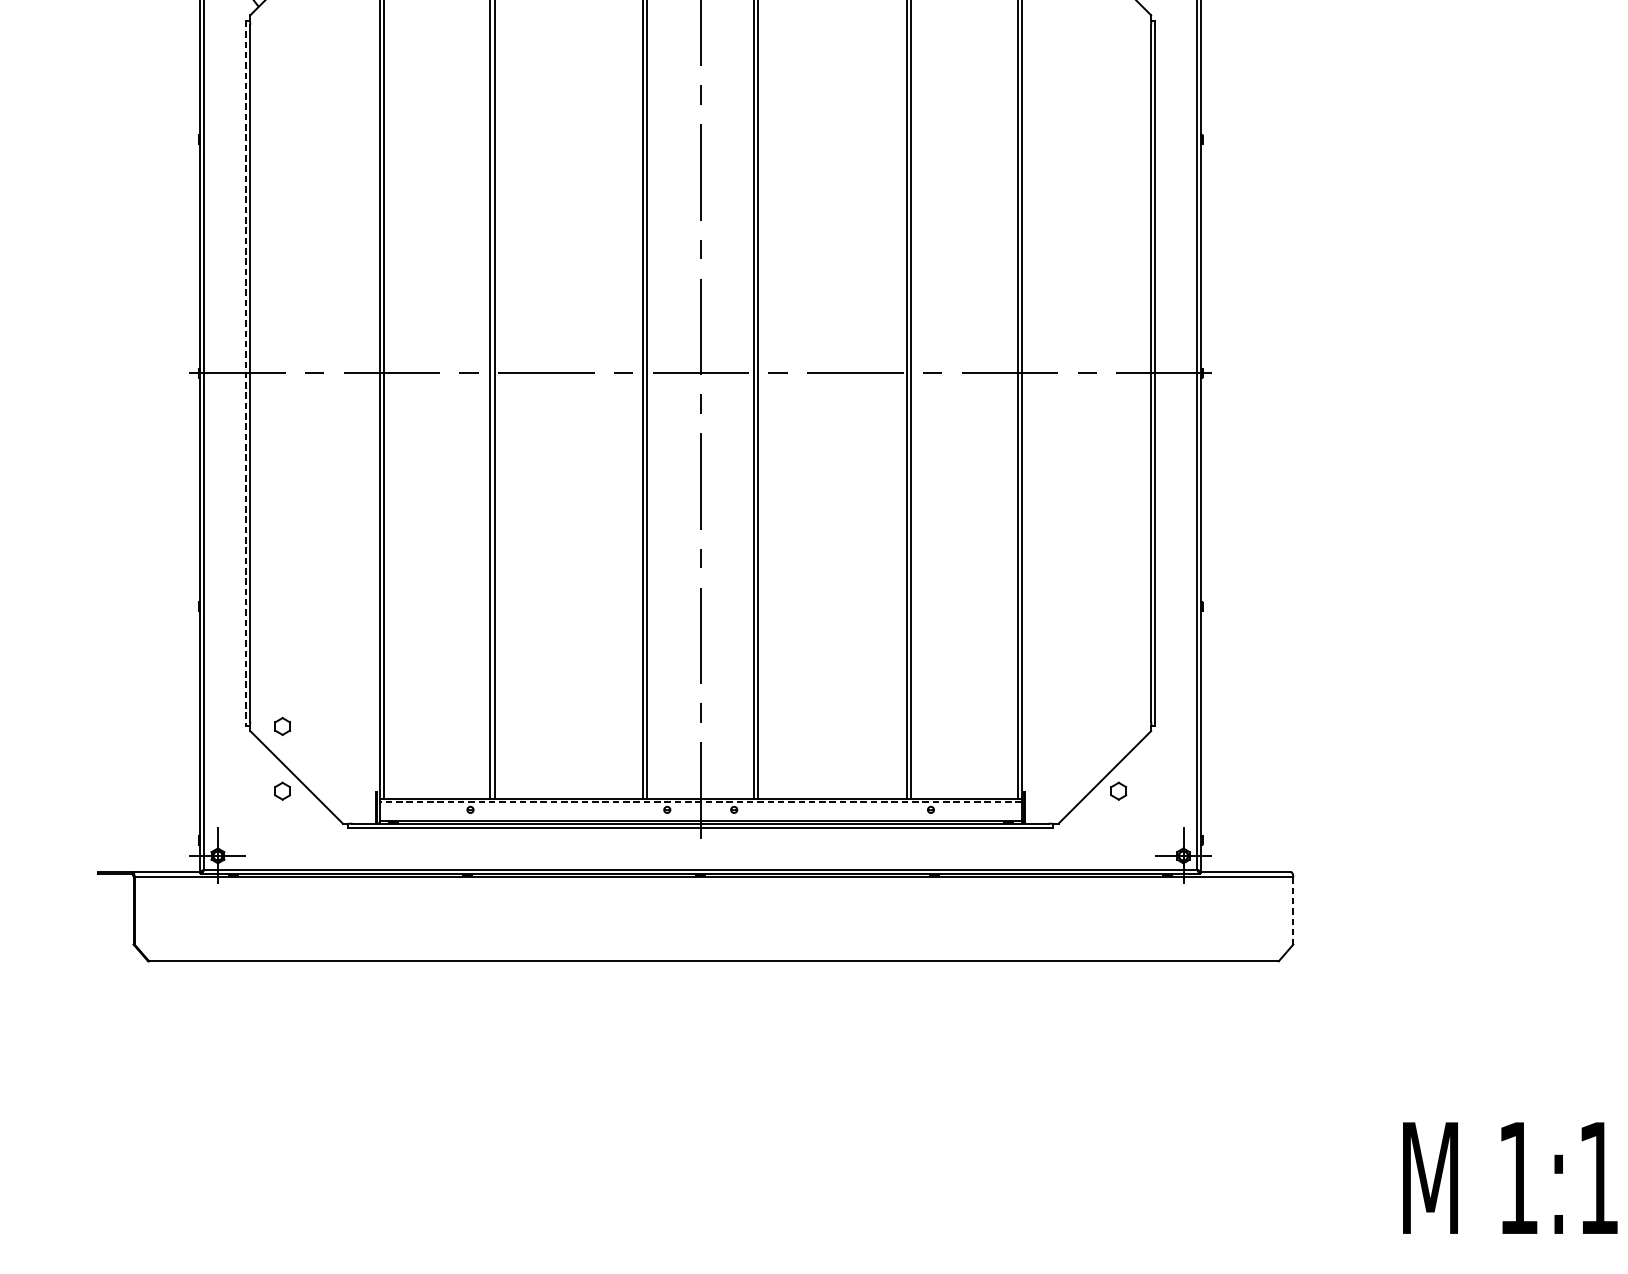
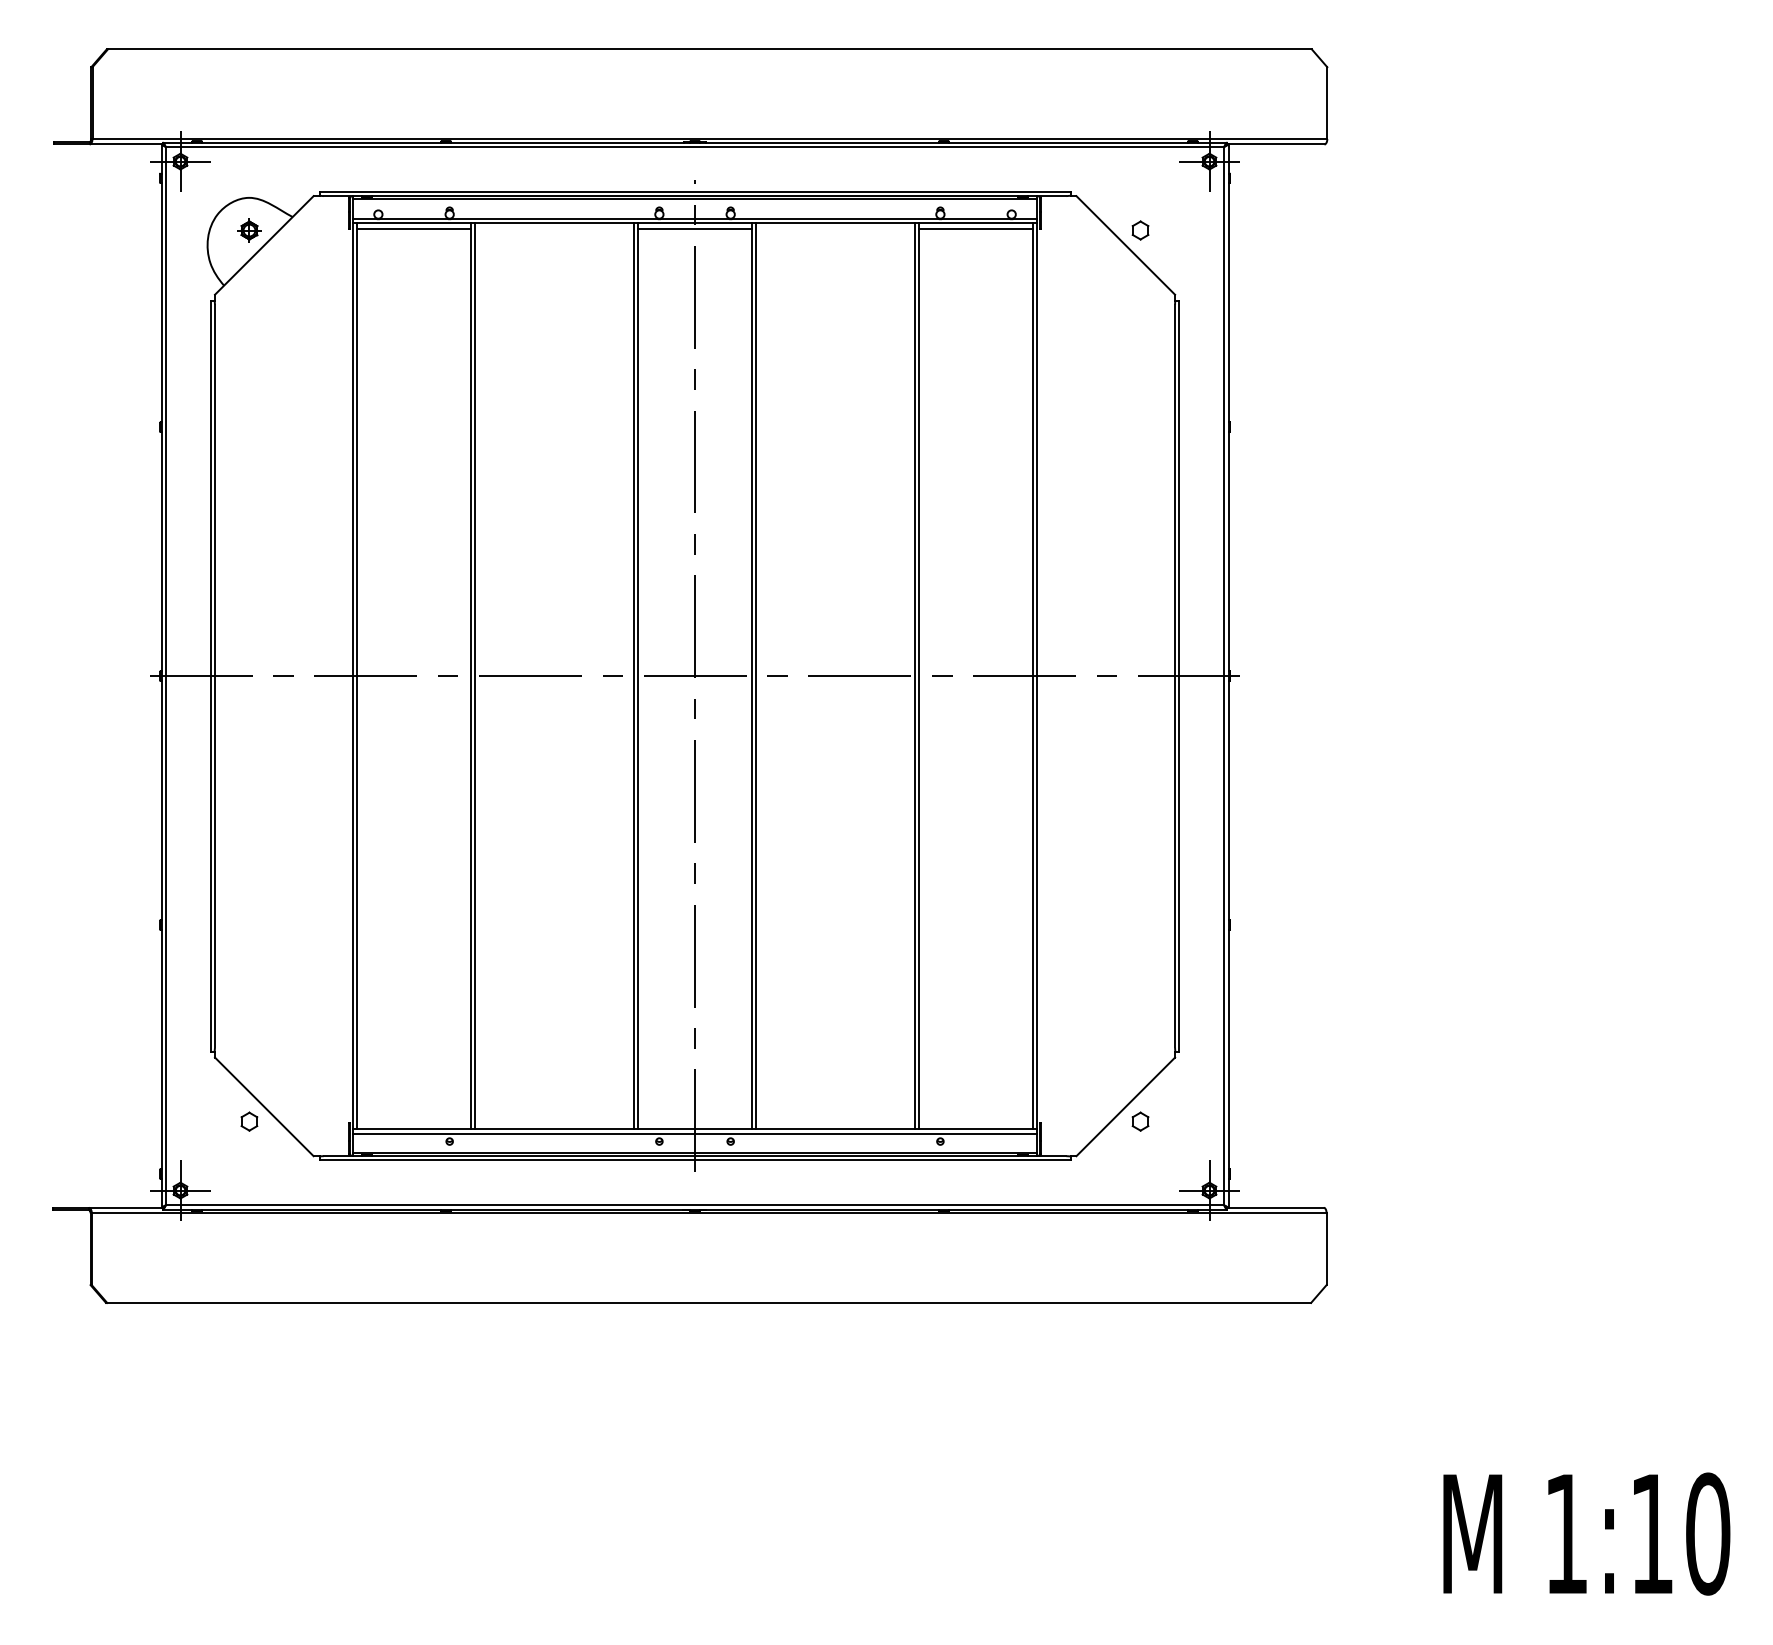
line: (246, 373) -> (210, 676), dashed -> solid
part: (282, 726) -> (249, 1052), removed
line: (700, 802) -> (694, 1133), dashed -> solid
line: (1293, 911) -> (1326, 1249), dashed -> solid

